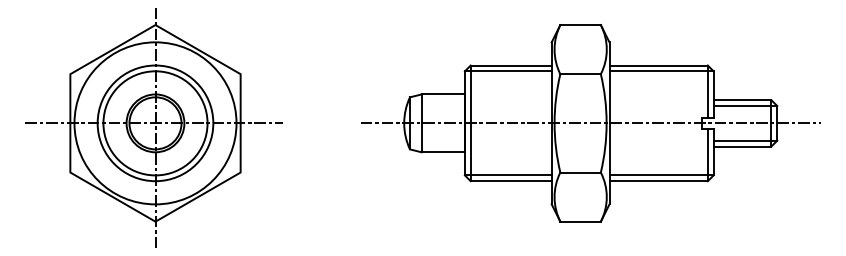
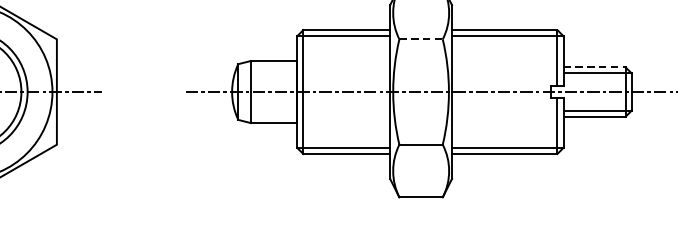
line: (581, 74) -> (422, 39), solid -> dashed
line: (742, 100) -> (594, 67), solid -> dashed

